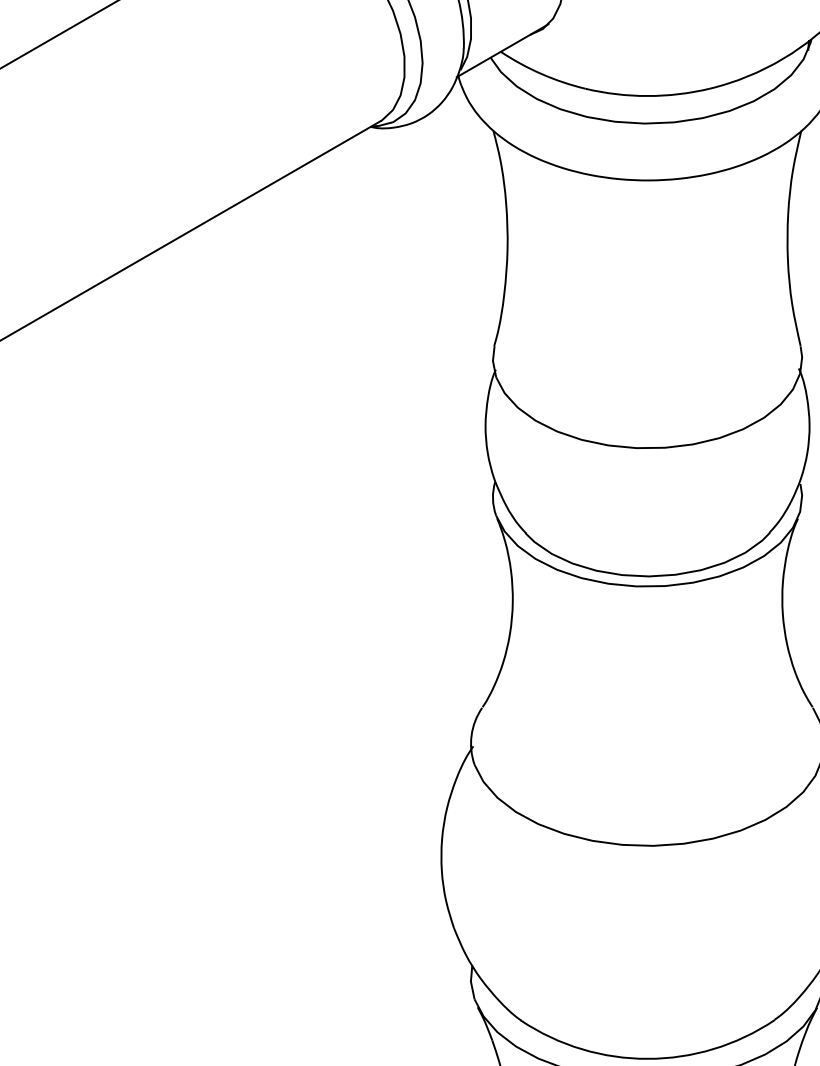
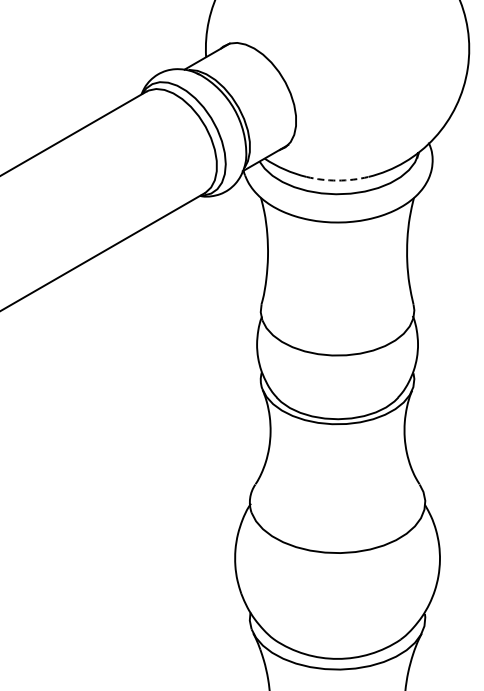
arc: (647, 95) -> (337, 180), solid -> dashed

